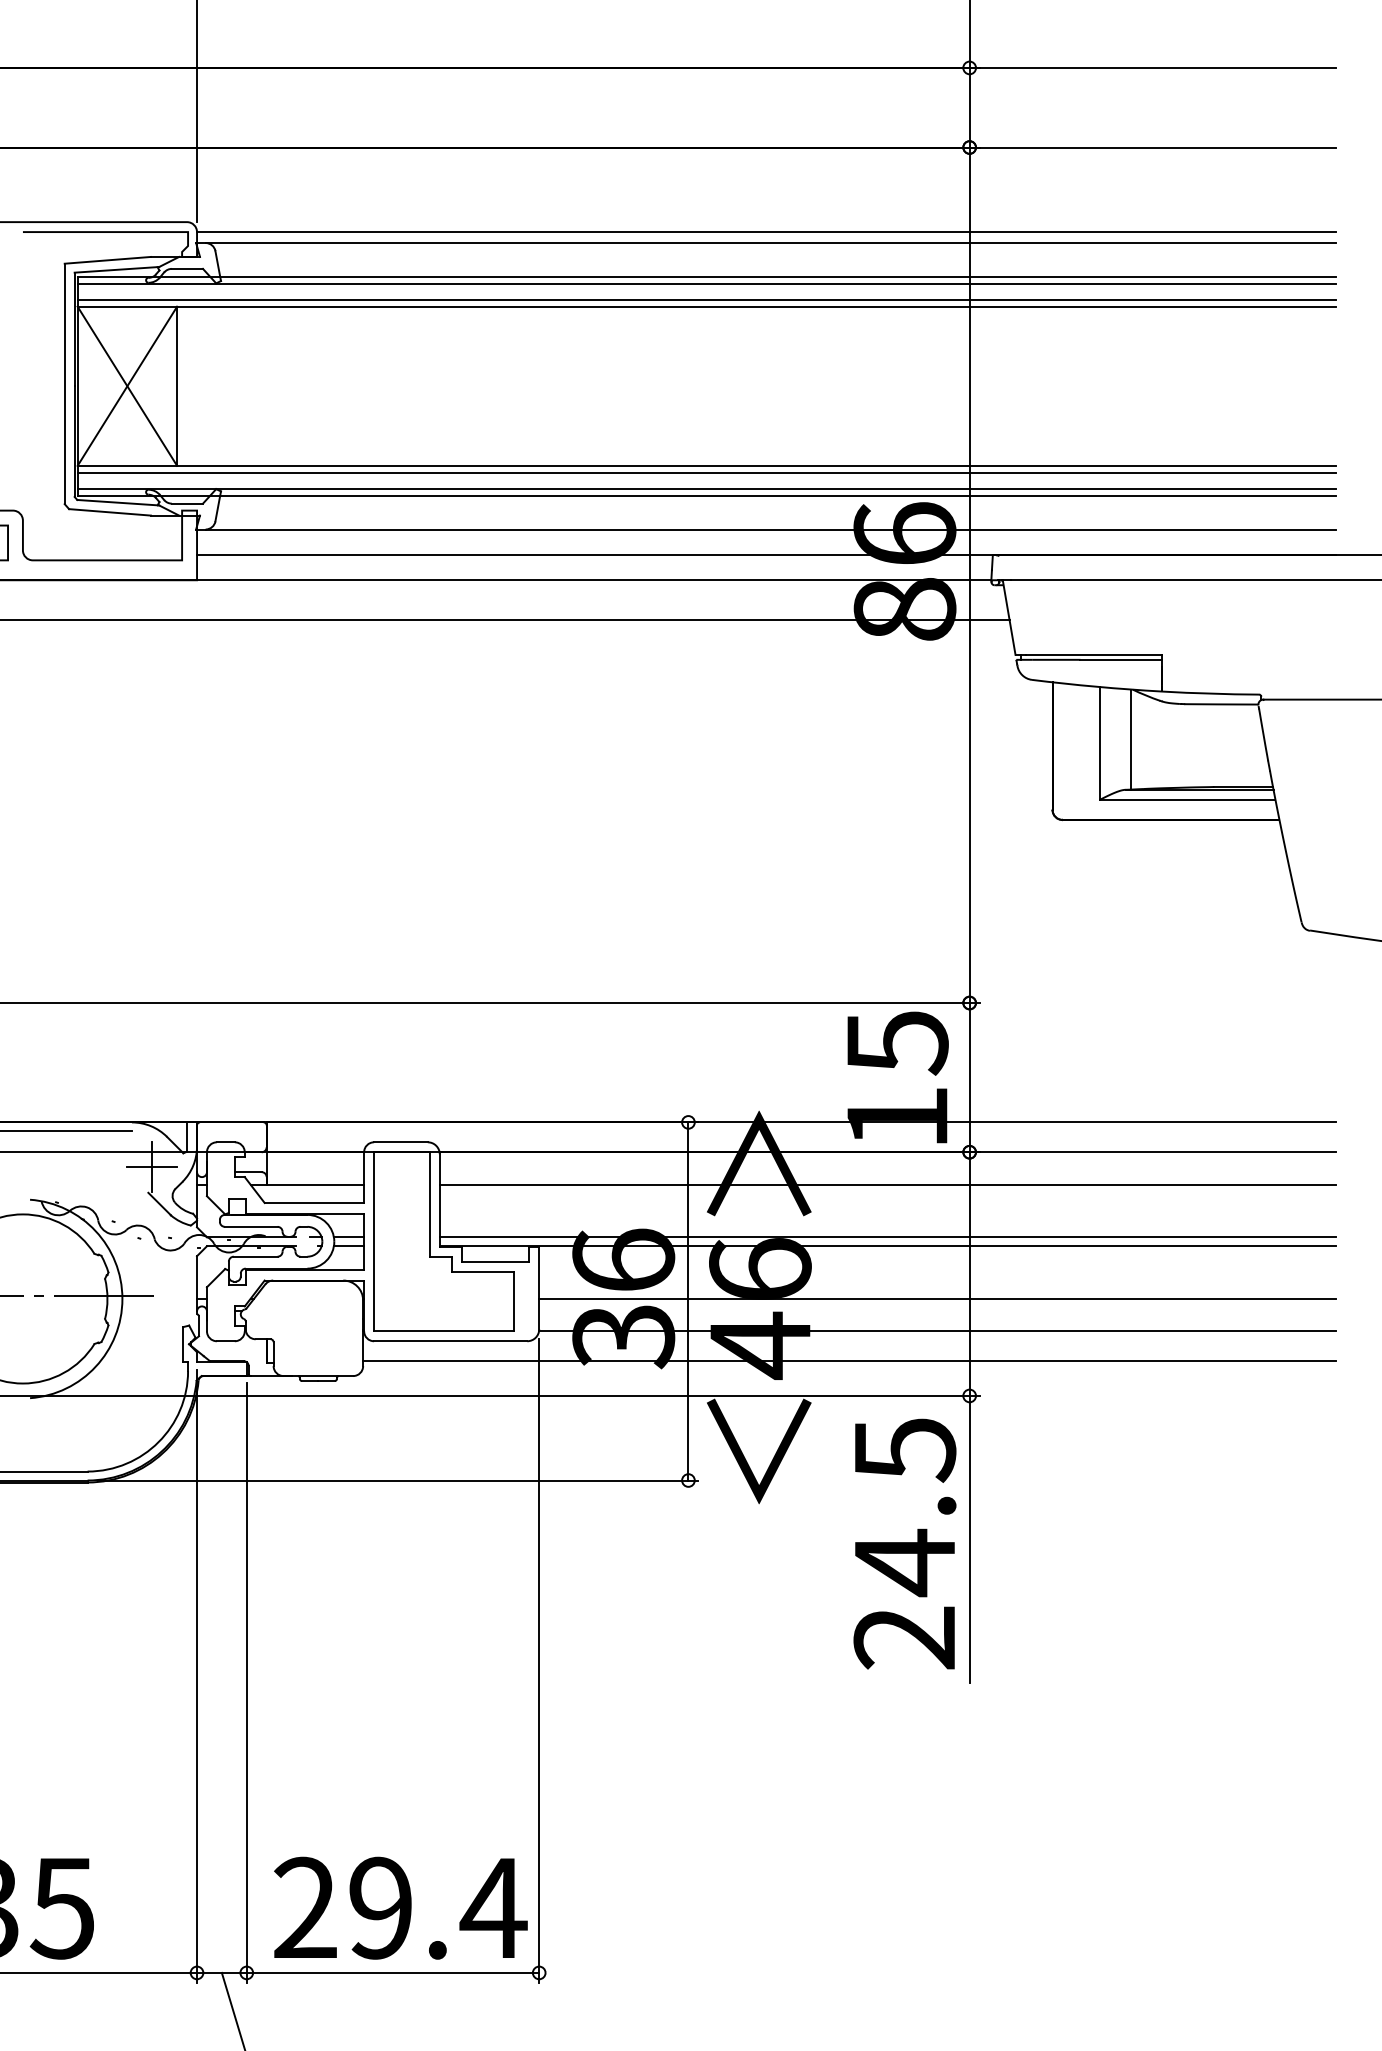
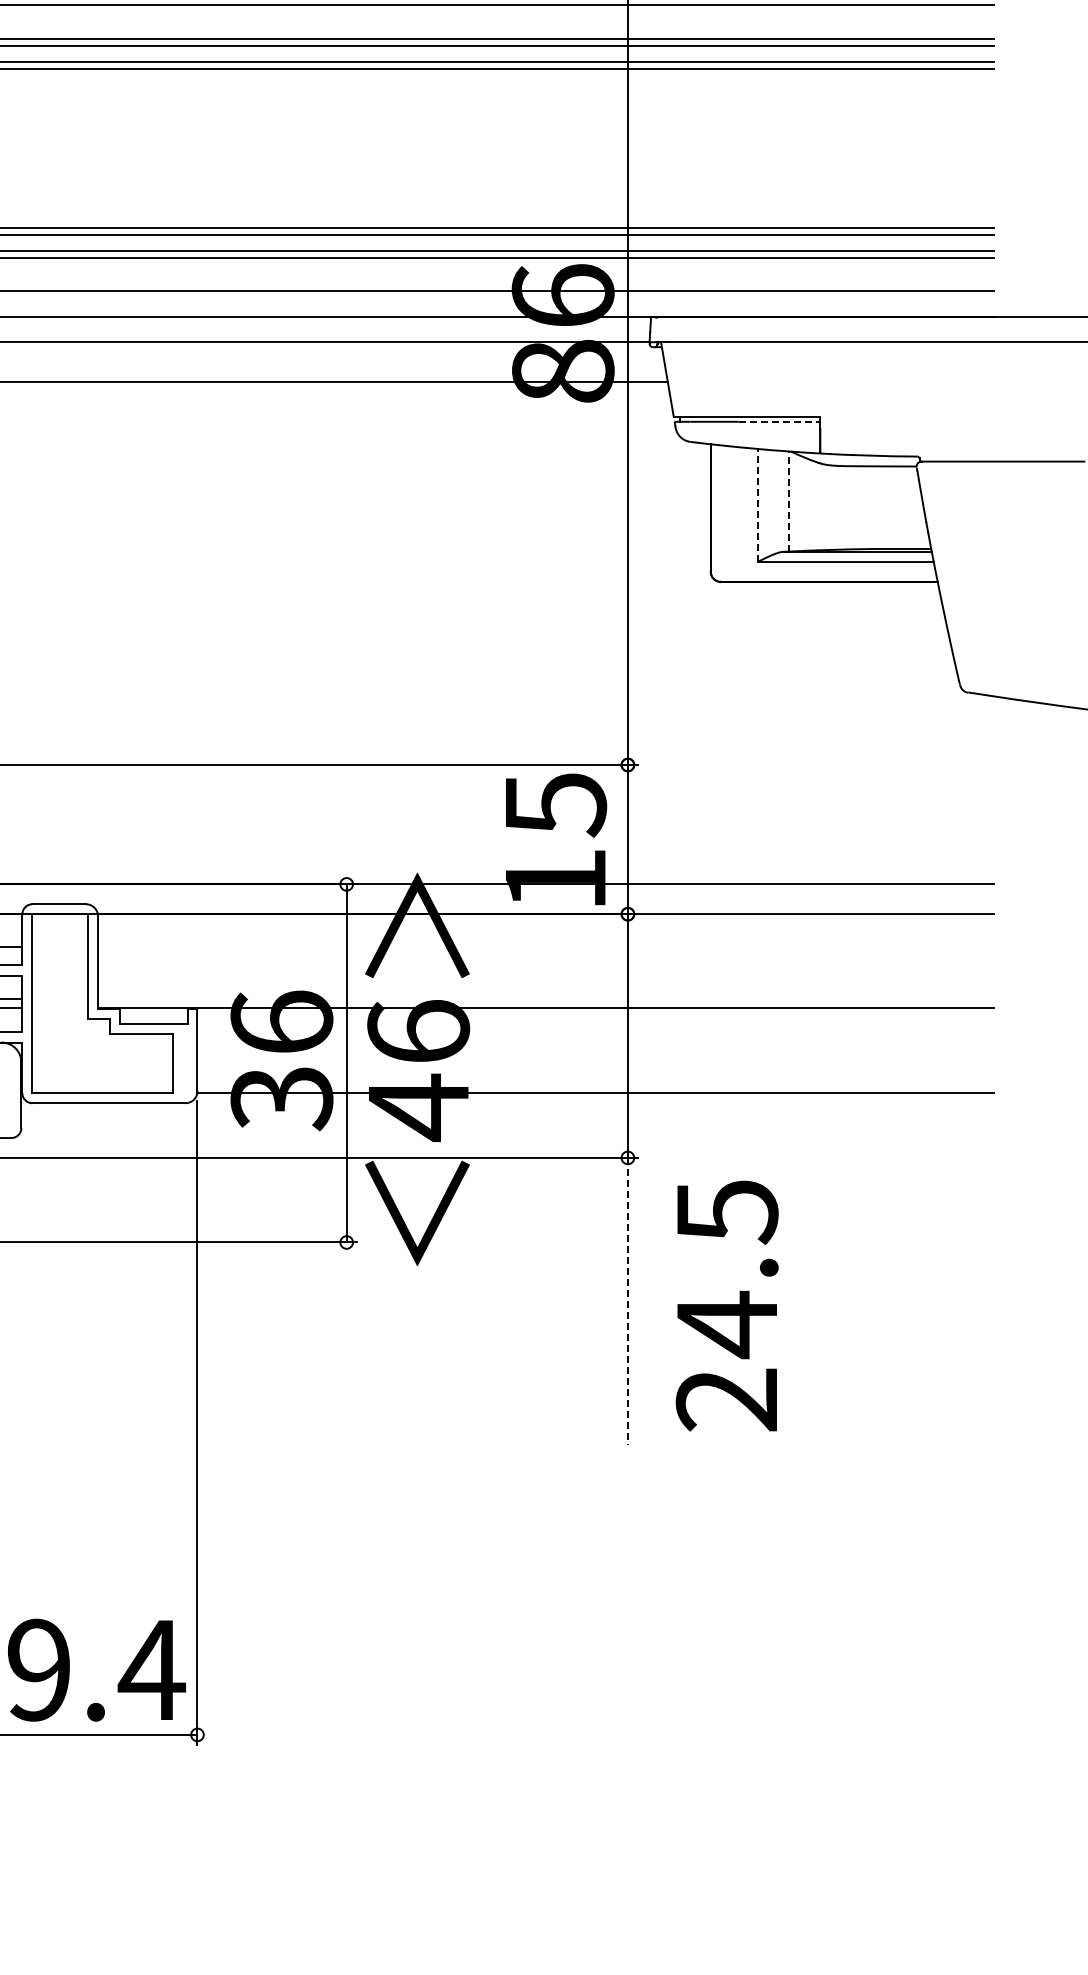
line: (1121, 659) -> (779, 421), solid -> dashed
line: (1131, 739) -> (789, 501), solid -> dashed
line: (1100, 742) -> (758, 504), solid -> dashed
line: (887, 1184) -> (545, 946), removed
line: (887, 1237) -> (545, 999), removed
line: (937, 1298) -> (595, 1060), removed
line: (849, 1361) -> (507, 1123), removed
line: (969, 1539) -> (627, 1301), solid -> dashed
text: (904, 1543) -> (726, 1305), moved

